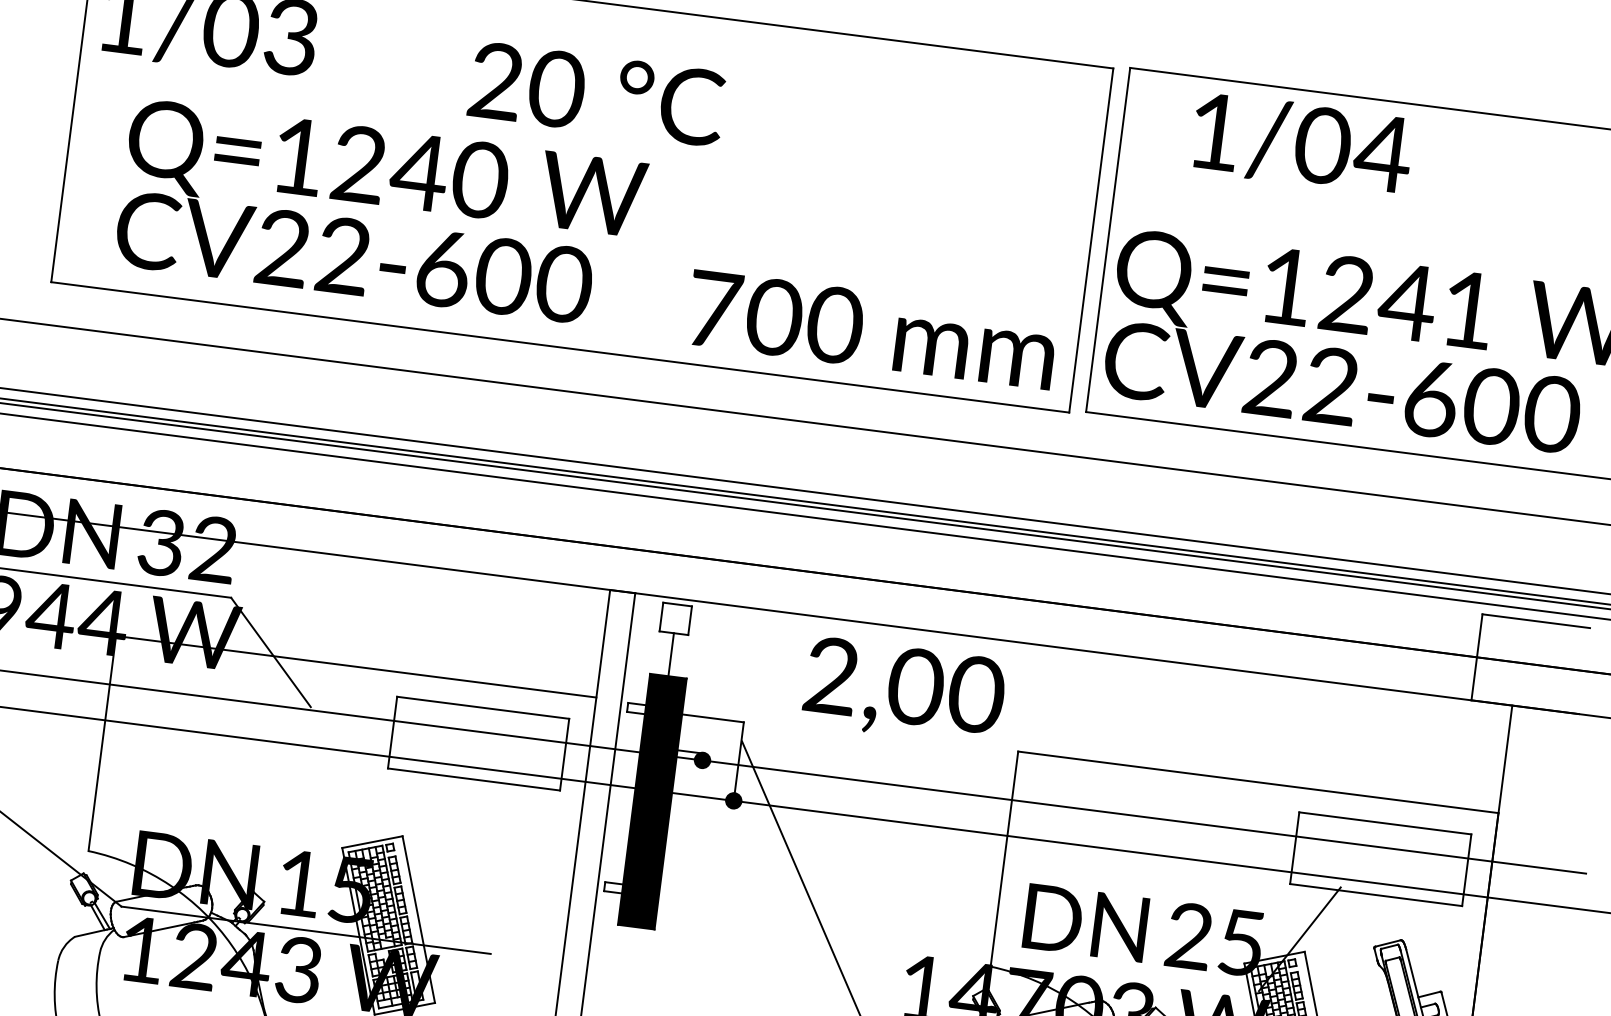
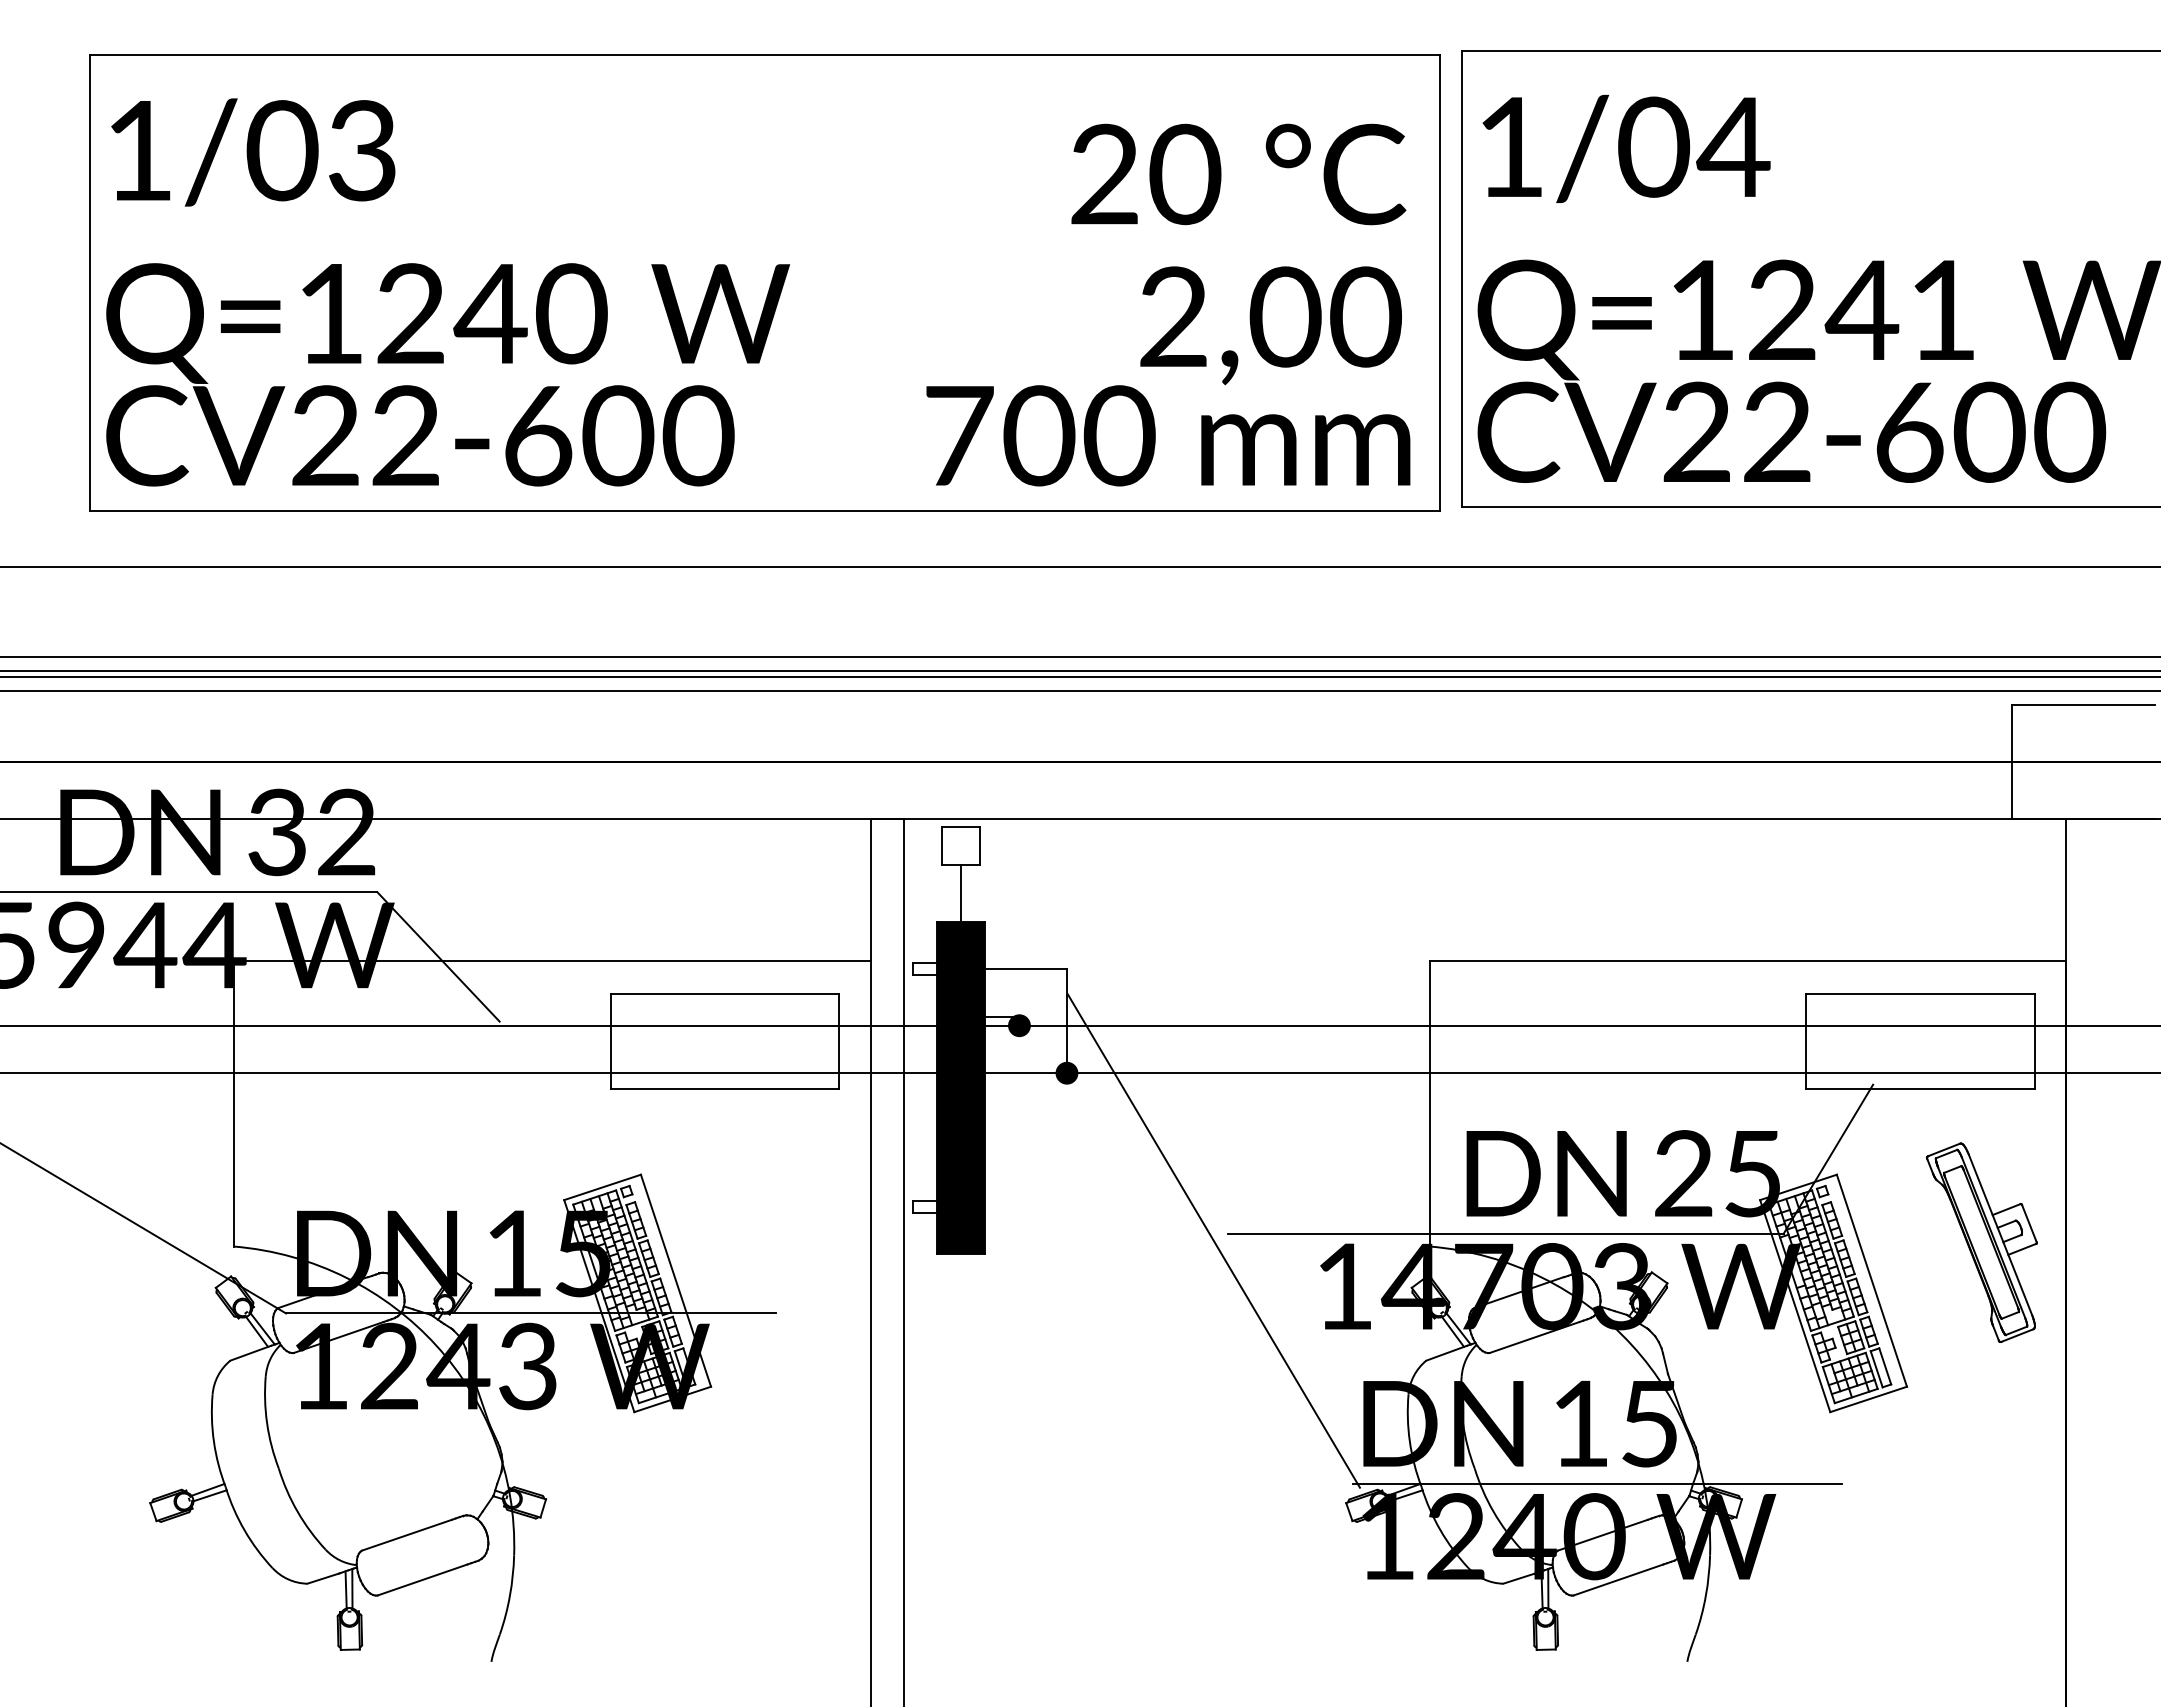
text: (596, 94) -> (1238, 174), moved
text: (1302, 143) -> (1626, 148), moved
text: (381, 213) -> (448, 374), moved
text: (903, 691) -> (1270, 325), moved
line: (1049, 964) -> (1505, 1233), added

